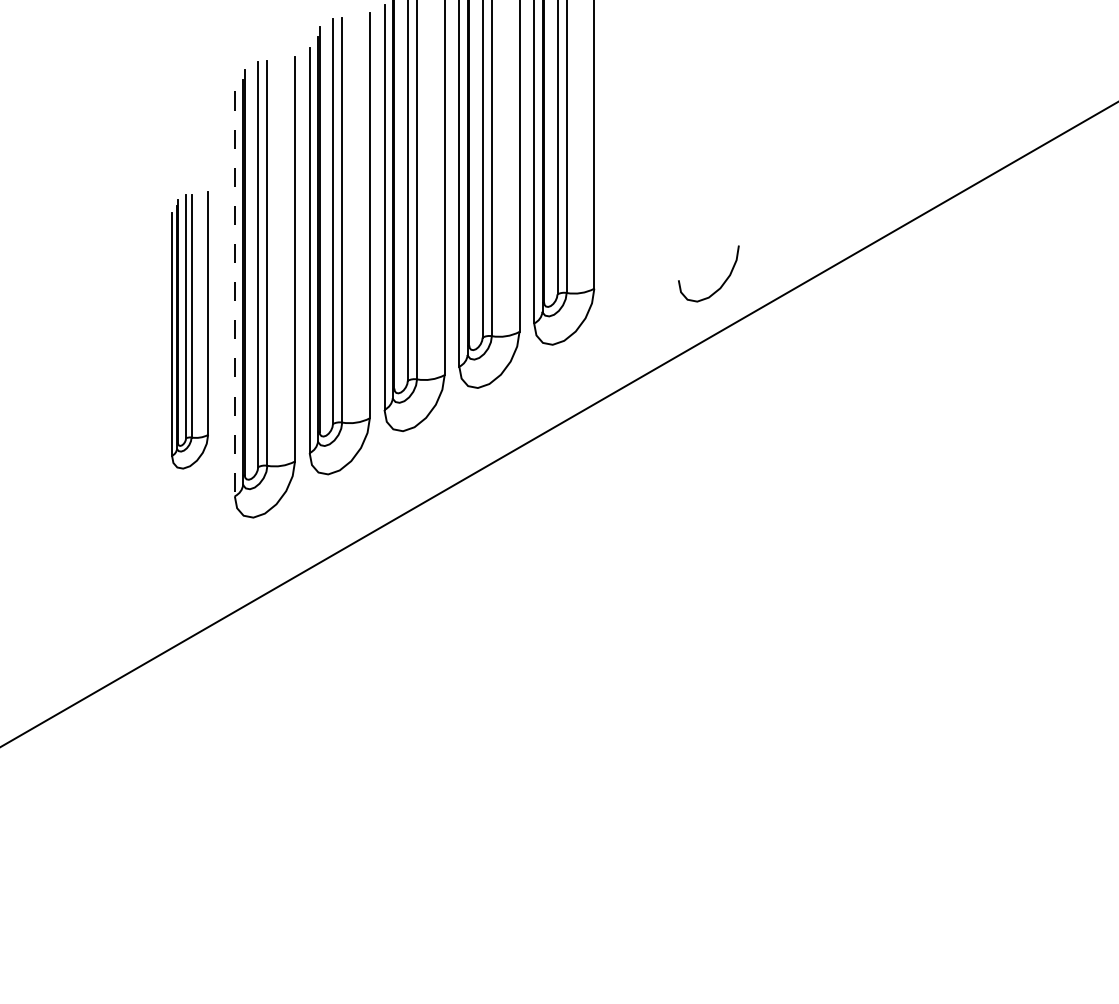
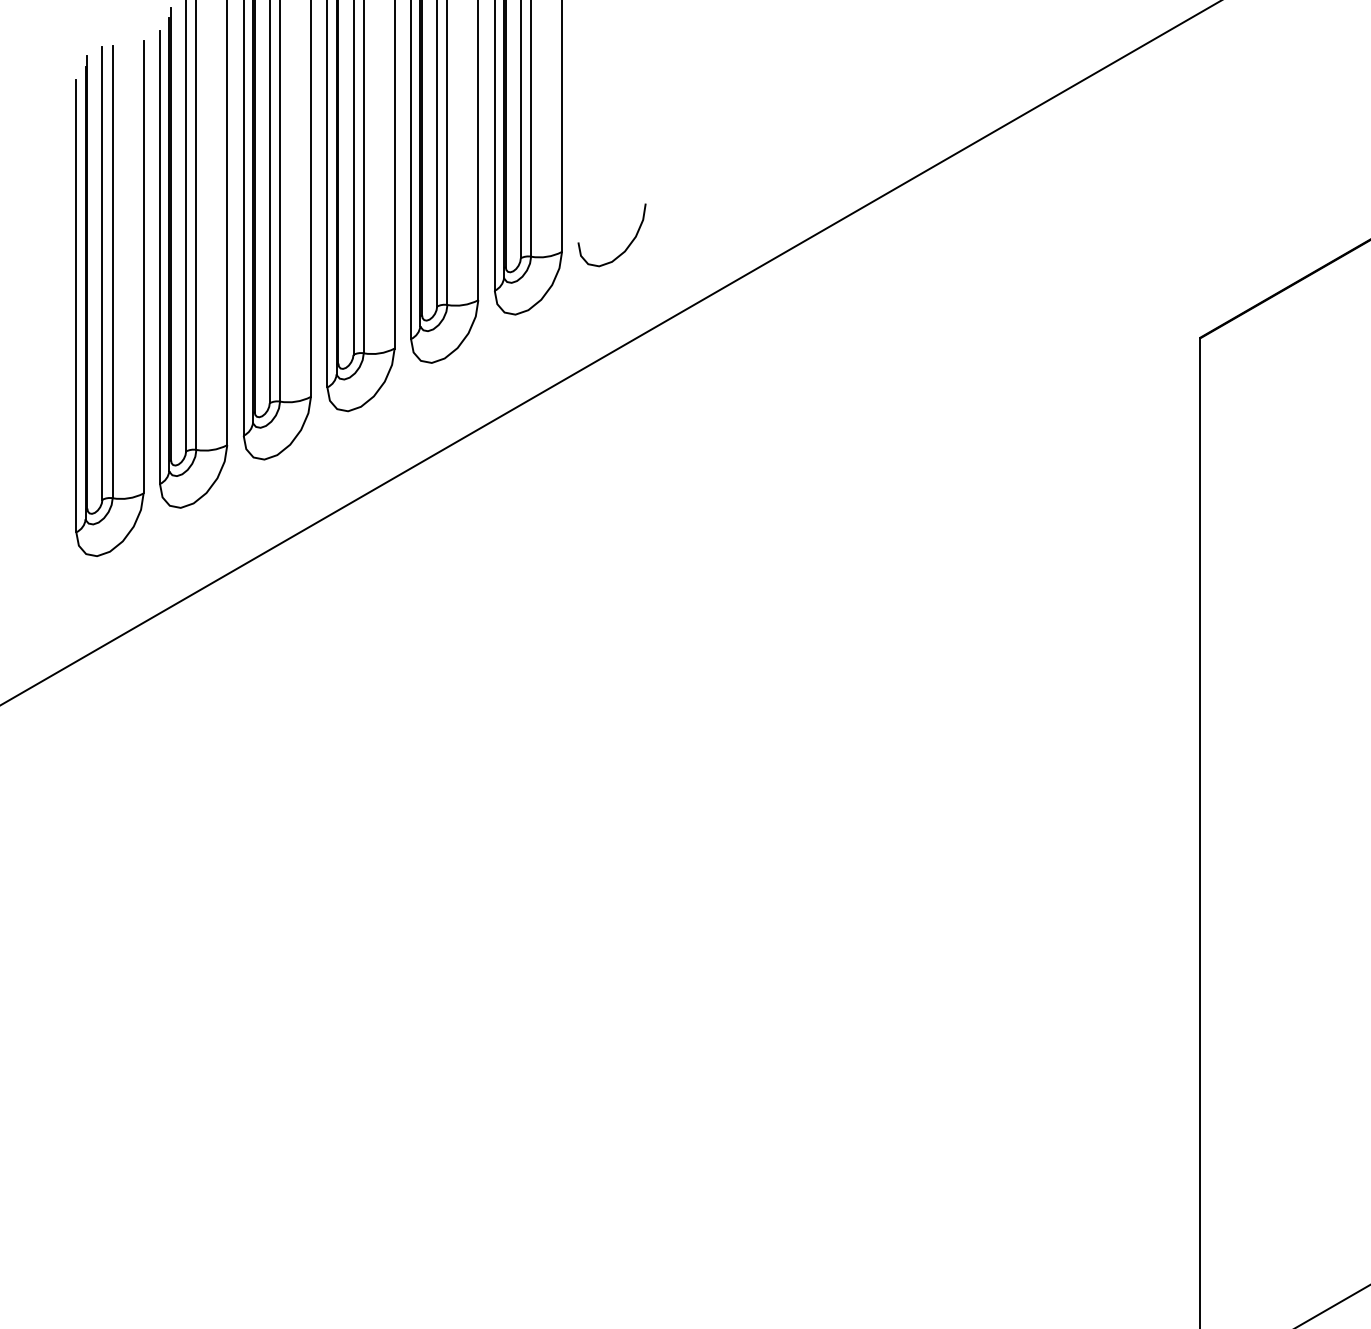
curve: (721, 284) -> (626, 247), moved
line: (235, 294) -> (160, 258), dashed -> solid
part: (189, 330) -> (109, 298), size x1.67

